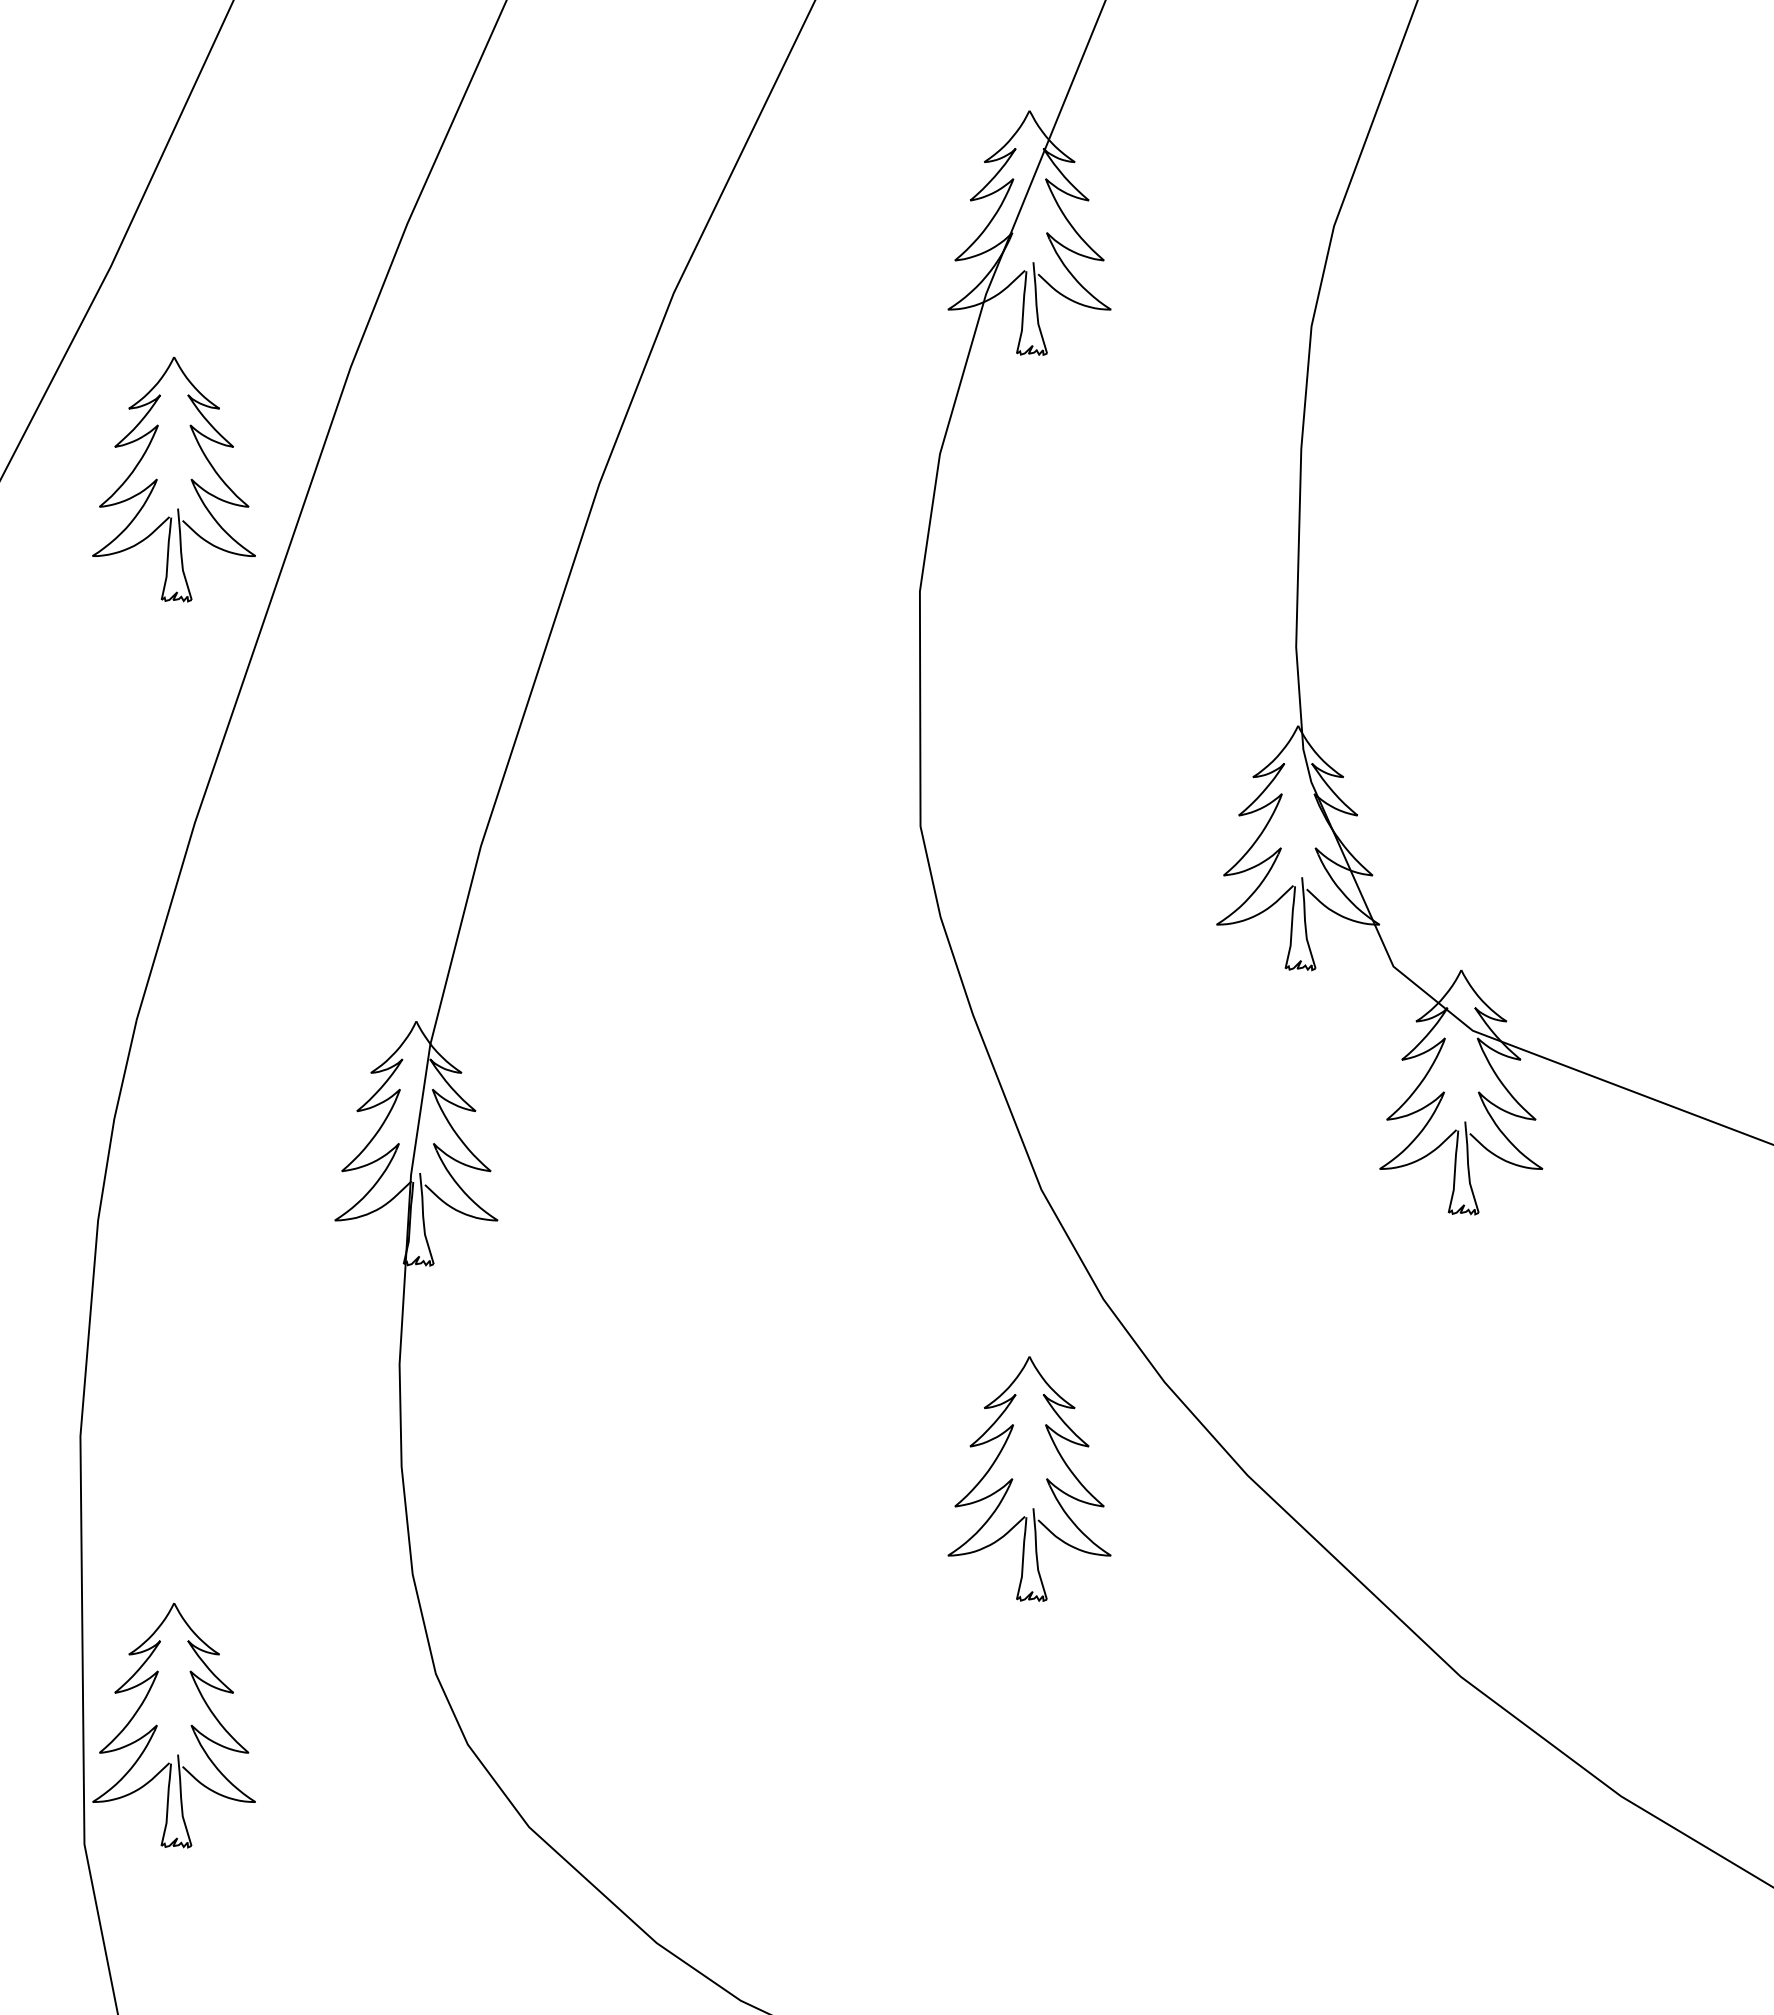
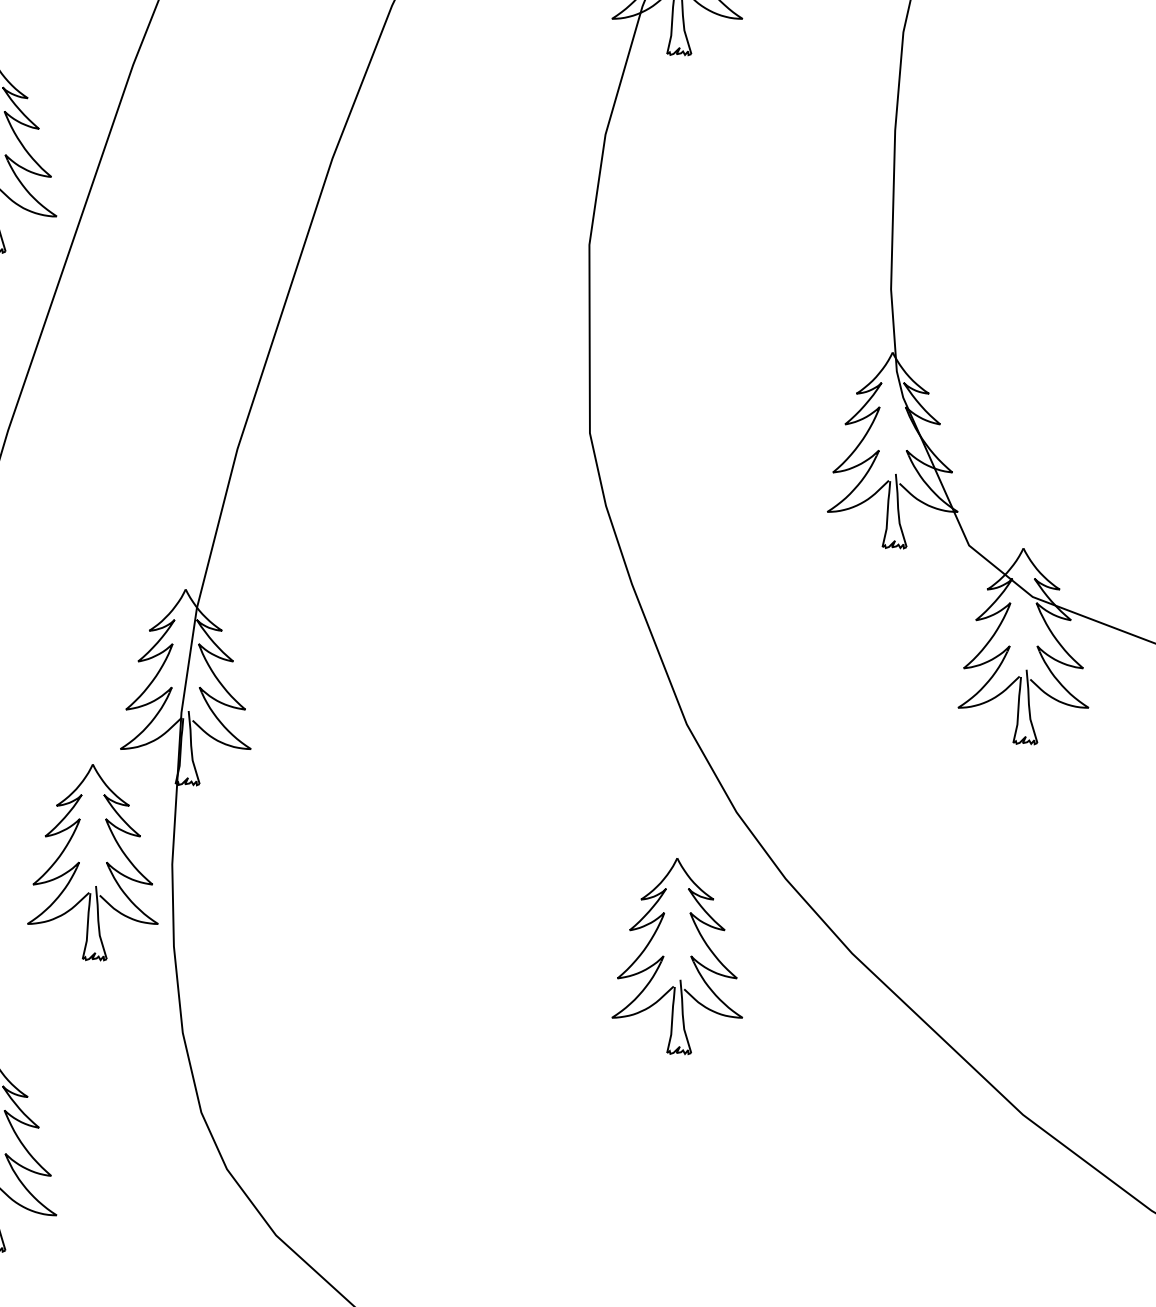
part: (284, 1362) -> (80, 862), added

